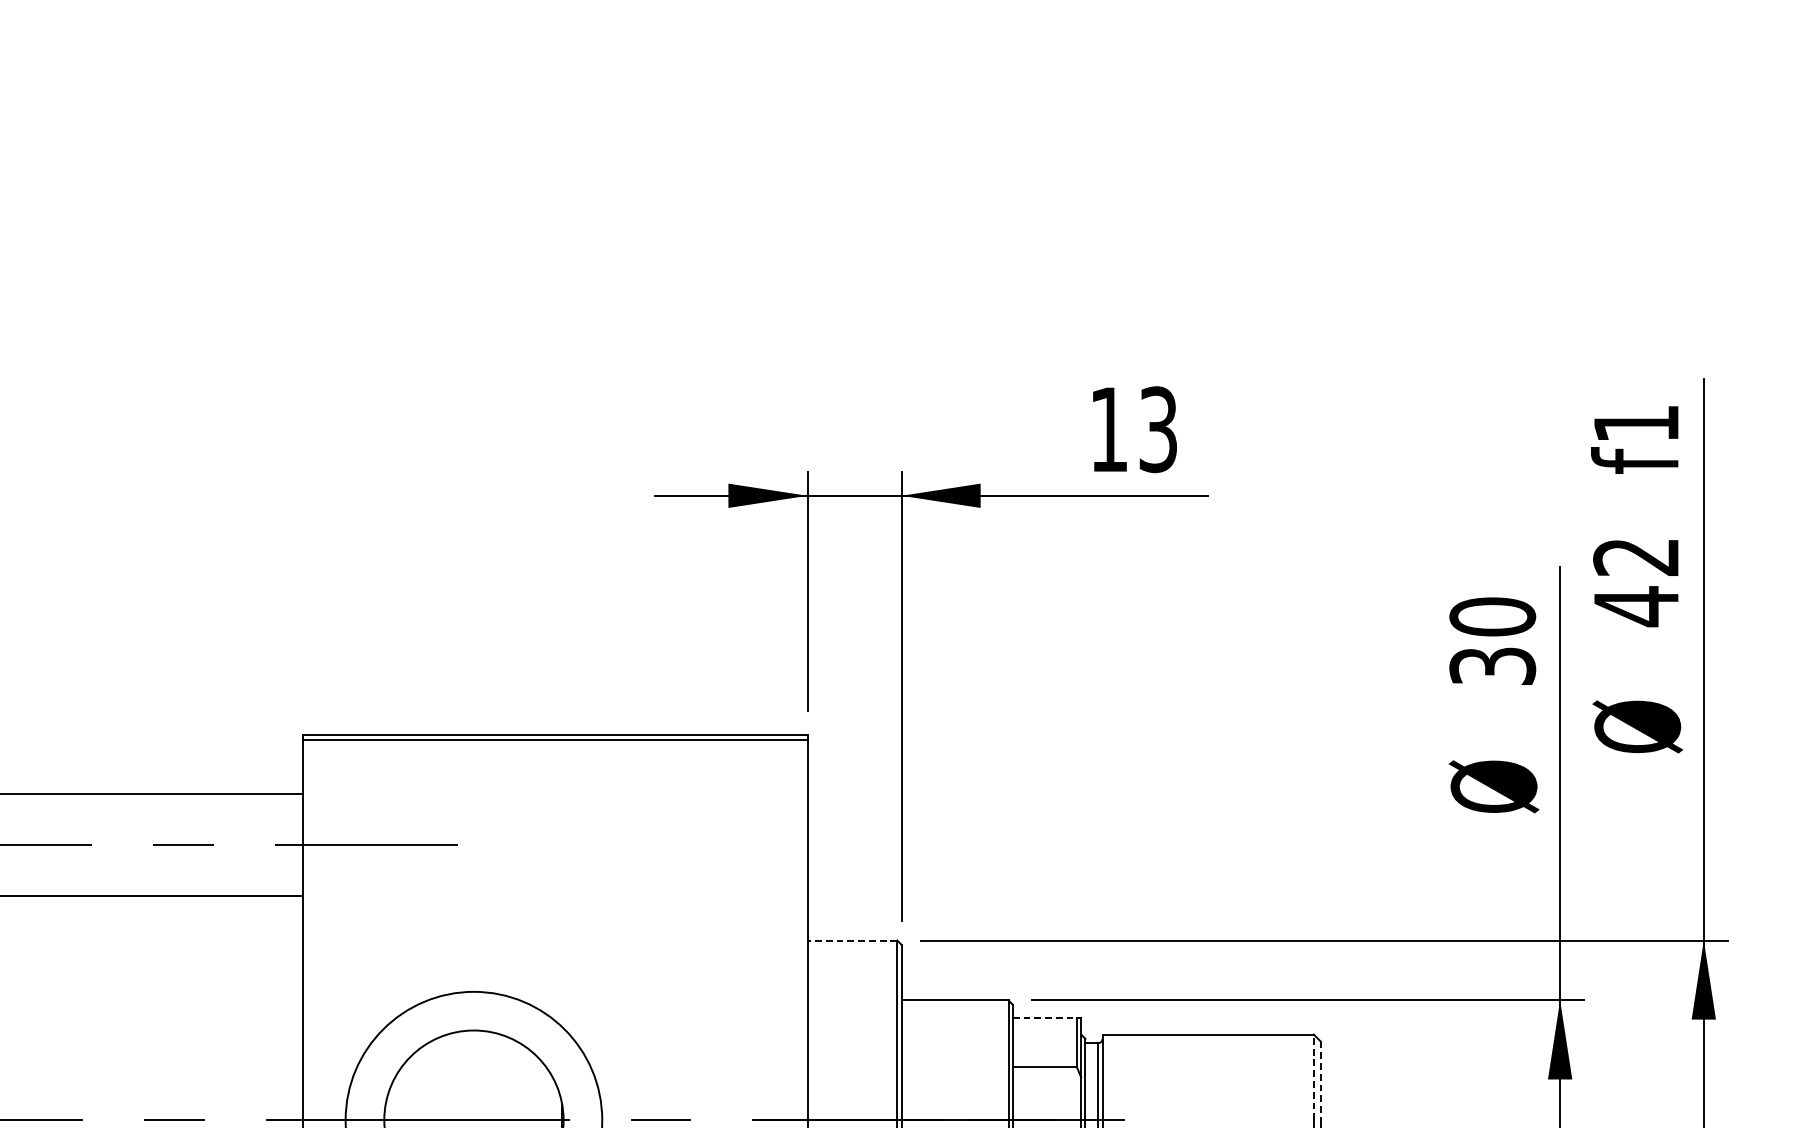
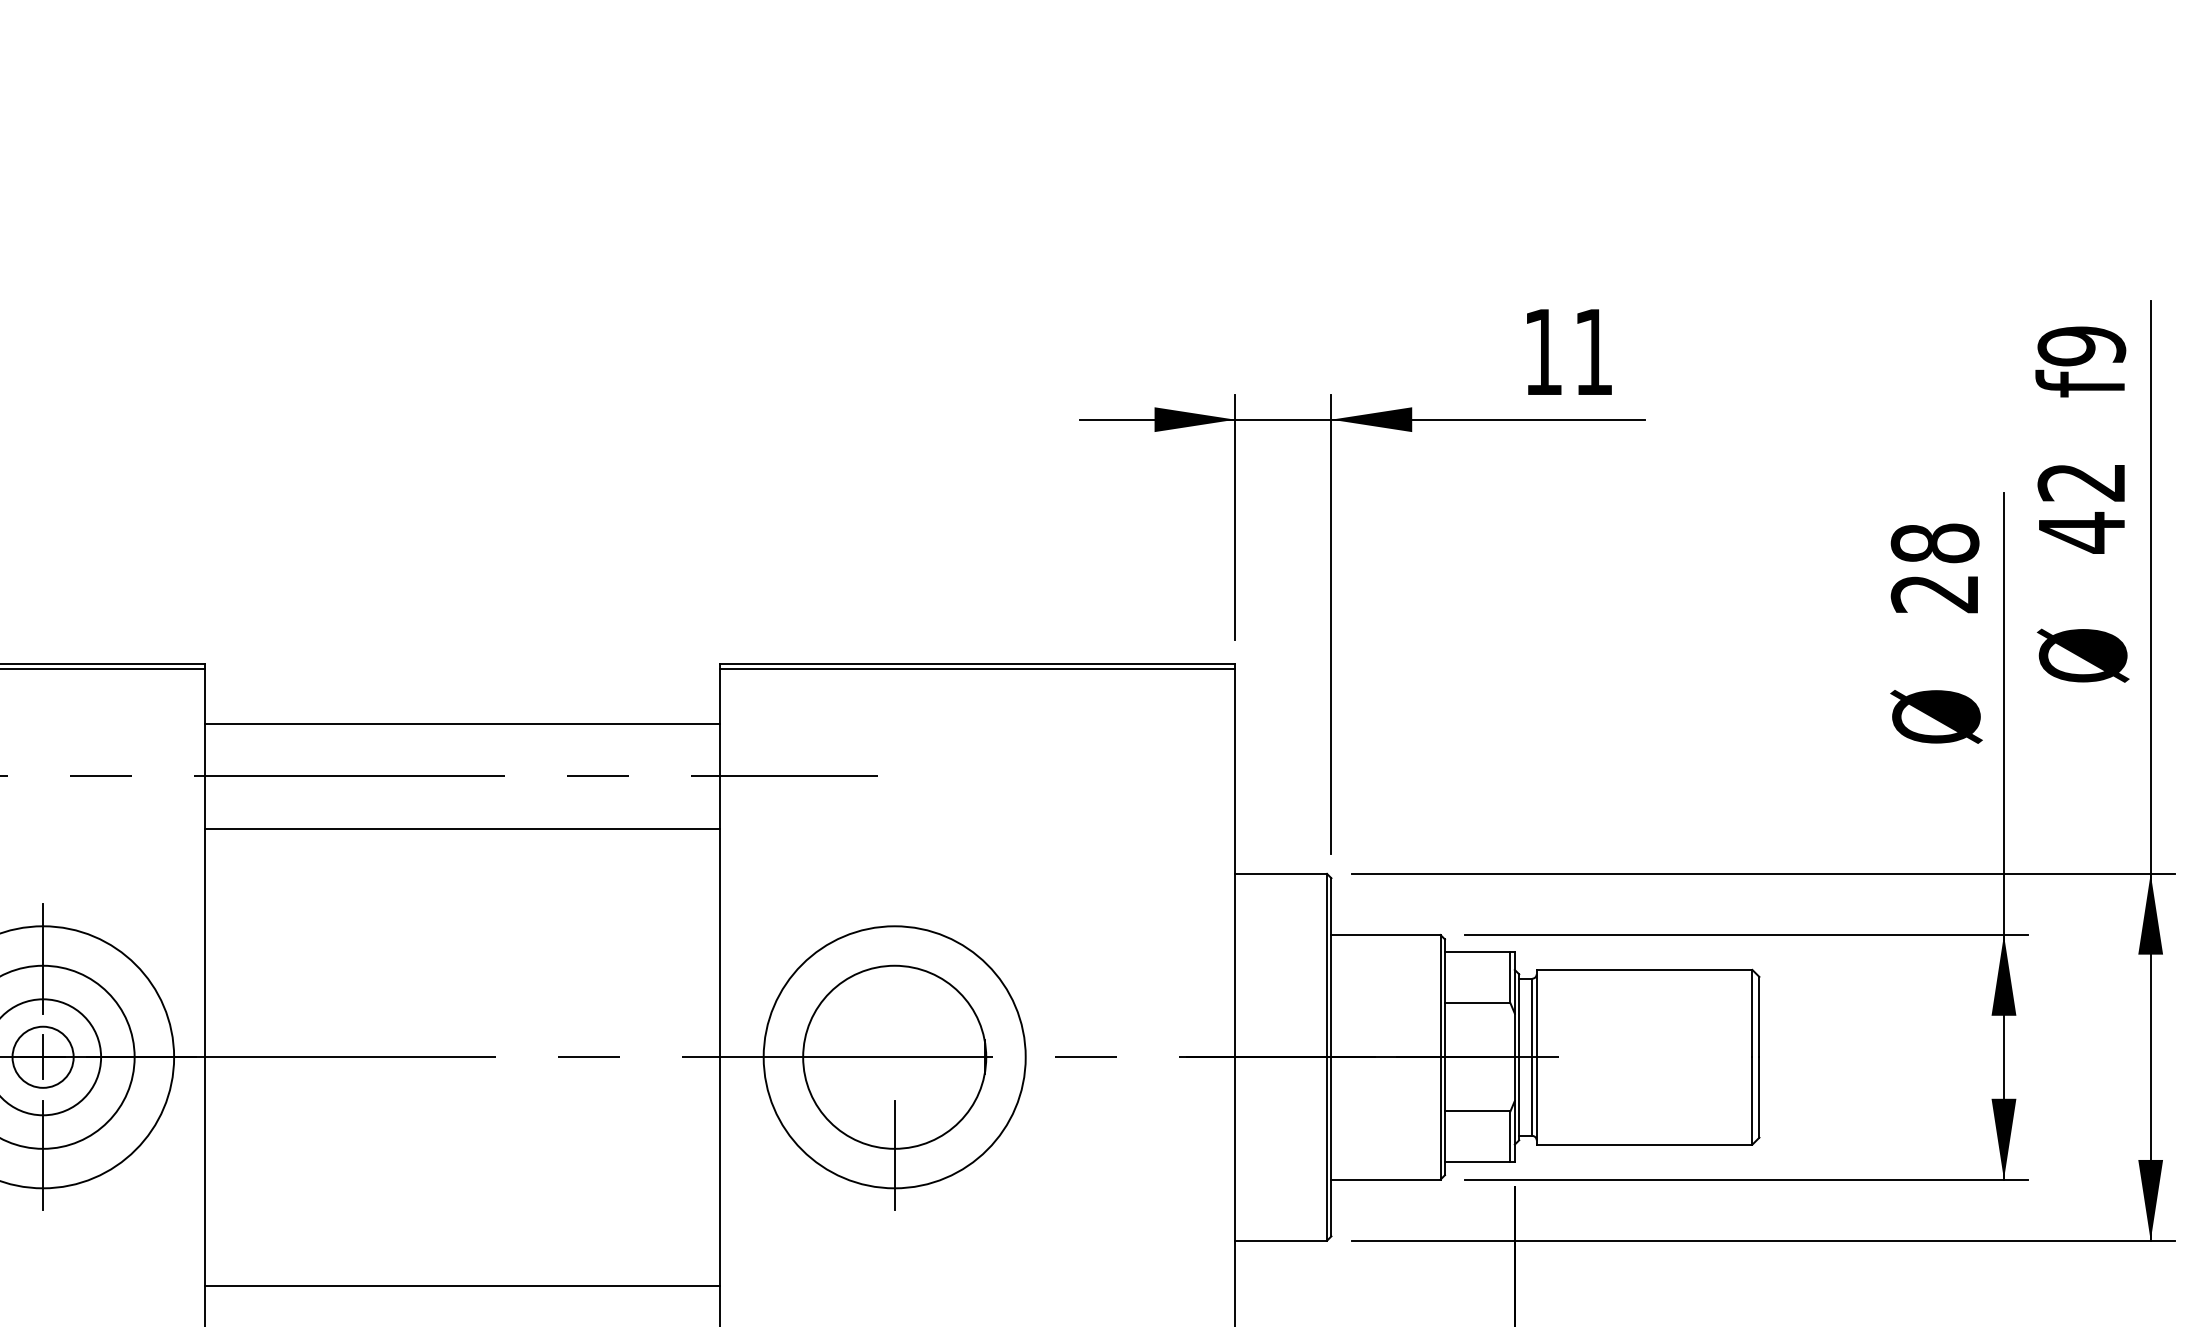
text: (1636, 424) -> (2081, 346), f1 -> f9
text: (1158, 429) -> (1593, 351), 13 -> 11
text: (1492, 641) -> (1934, 568), 30 -> 28
line: (852, 940) -> (1281, 873), dashed -> solid
line: (1044, 1017) -> (1477, 952), dashed -> solid
line: (1313, 1077) -> (1752, 1013), dashed -> solid
line: (1320, 1081) -> (1759, 1017), dashed -> solid

